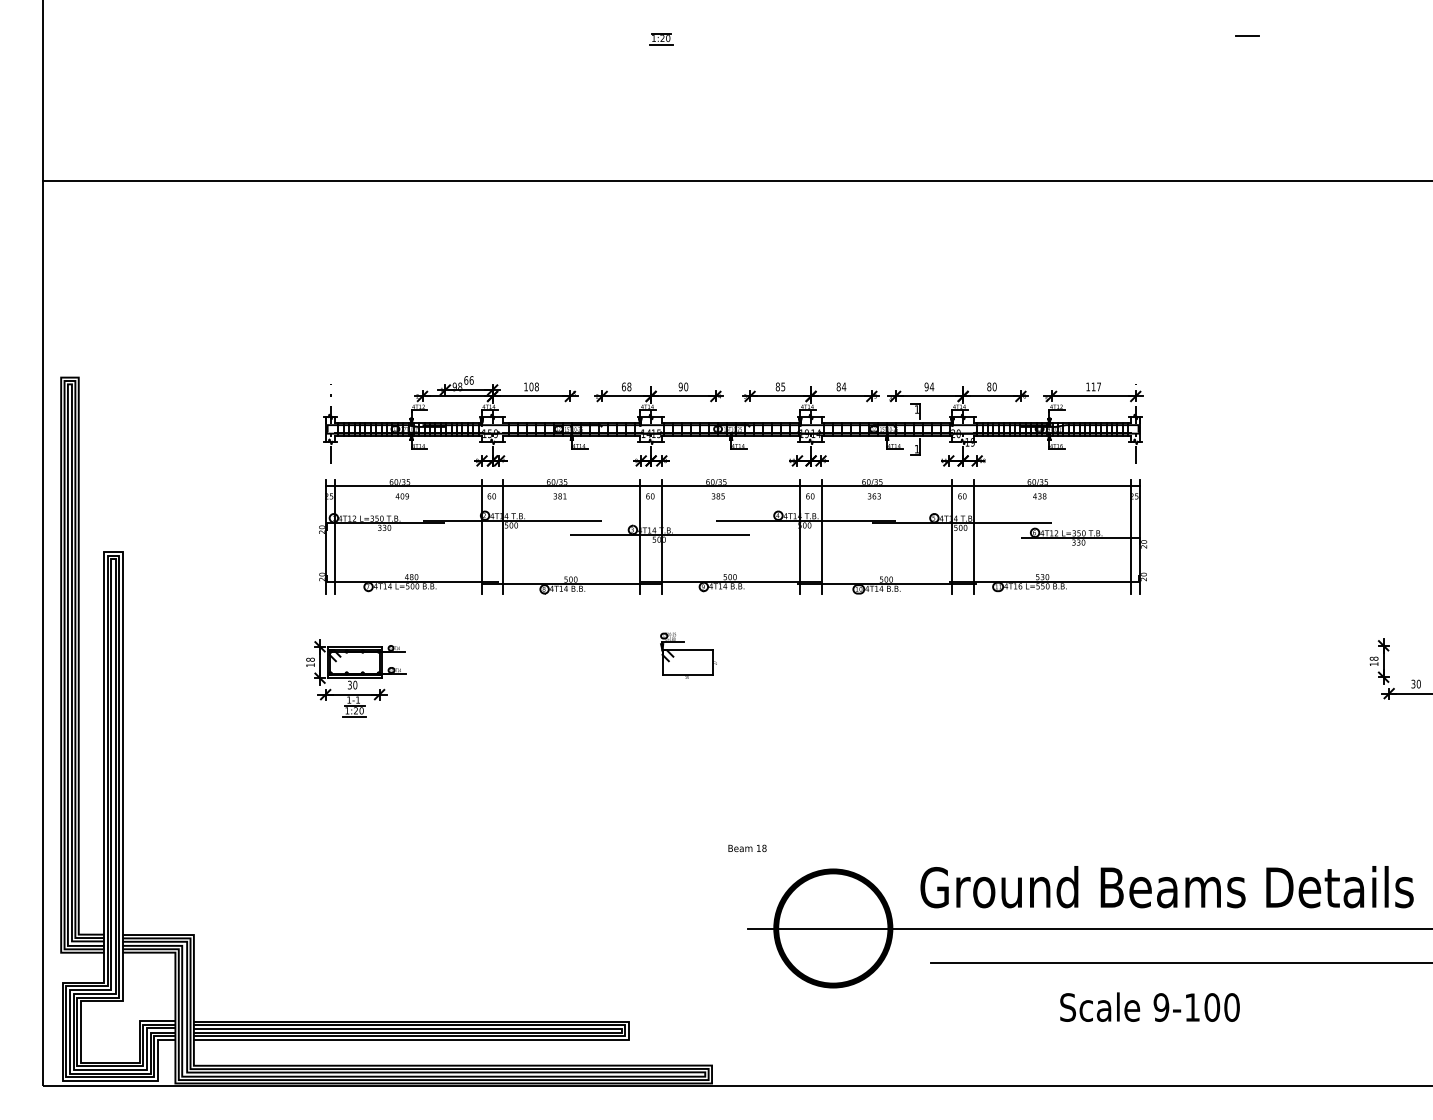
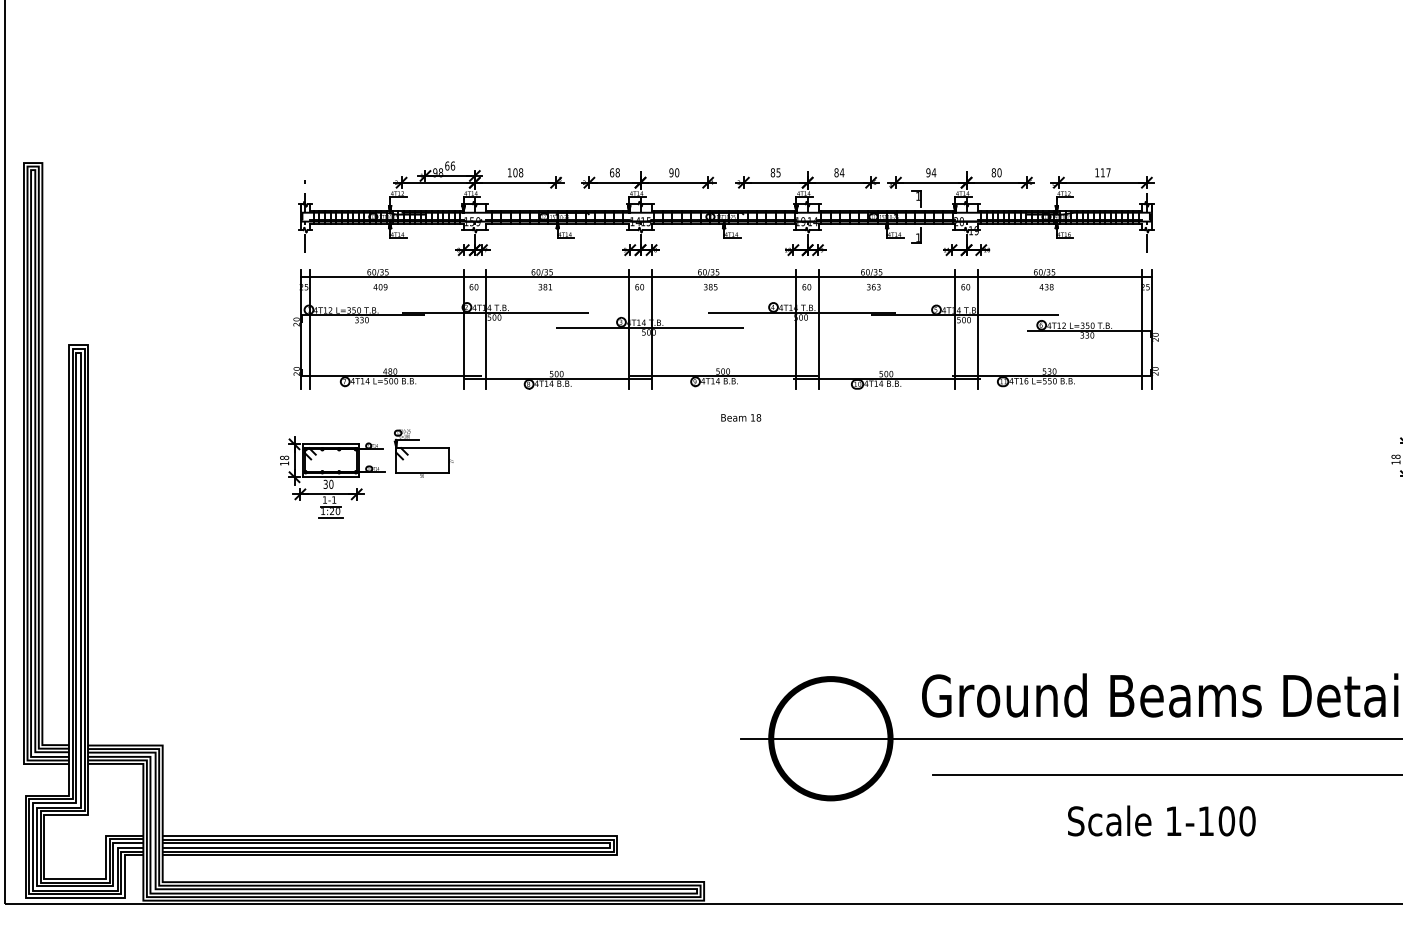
part: (688, 655) -> (423, 453), moved
text: (747, 848) -> (741, 417), moved
text: (1161, 1007) -> (1173, 821), 9-100 -> 1-100

